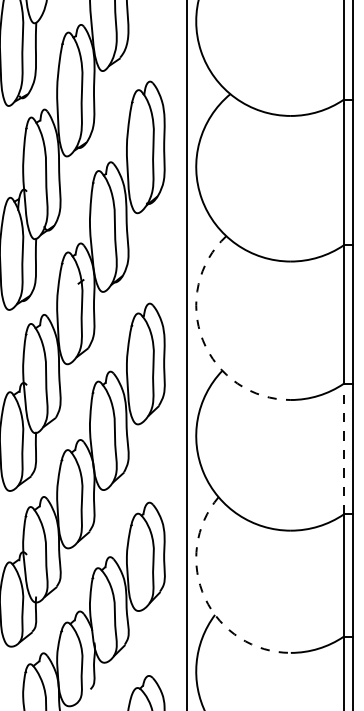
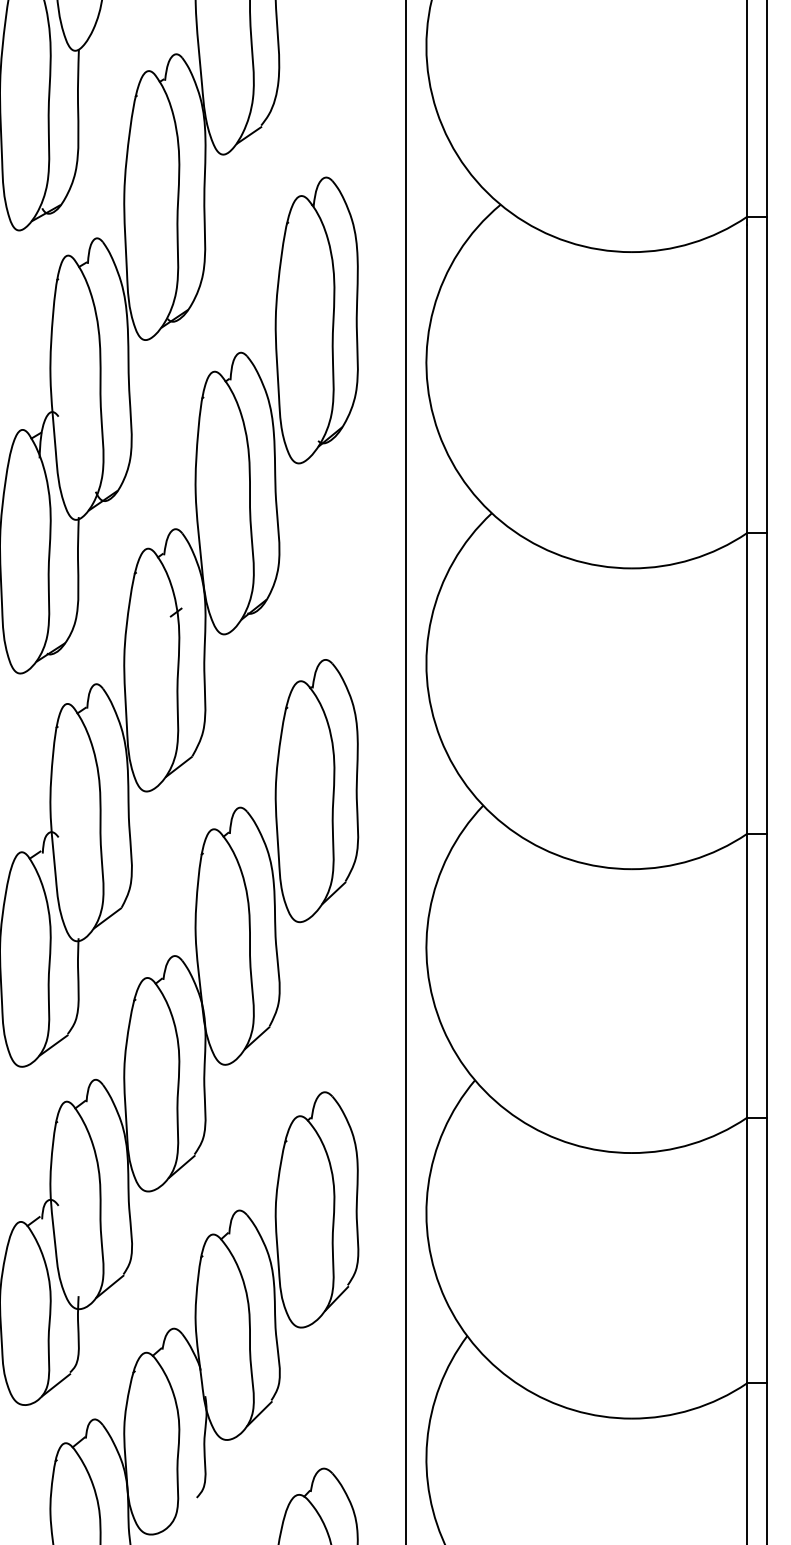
arc: (202, 340) -> (440, 739), dashed -> solid
line: (343, 448) -> (746, 974), dashed -> solid
arc: (205, 598) -> (446, 1300), dashed -> solid

